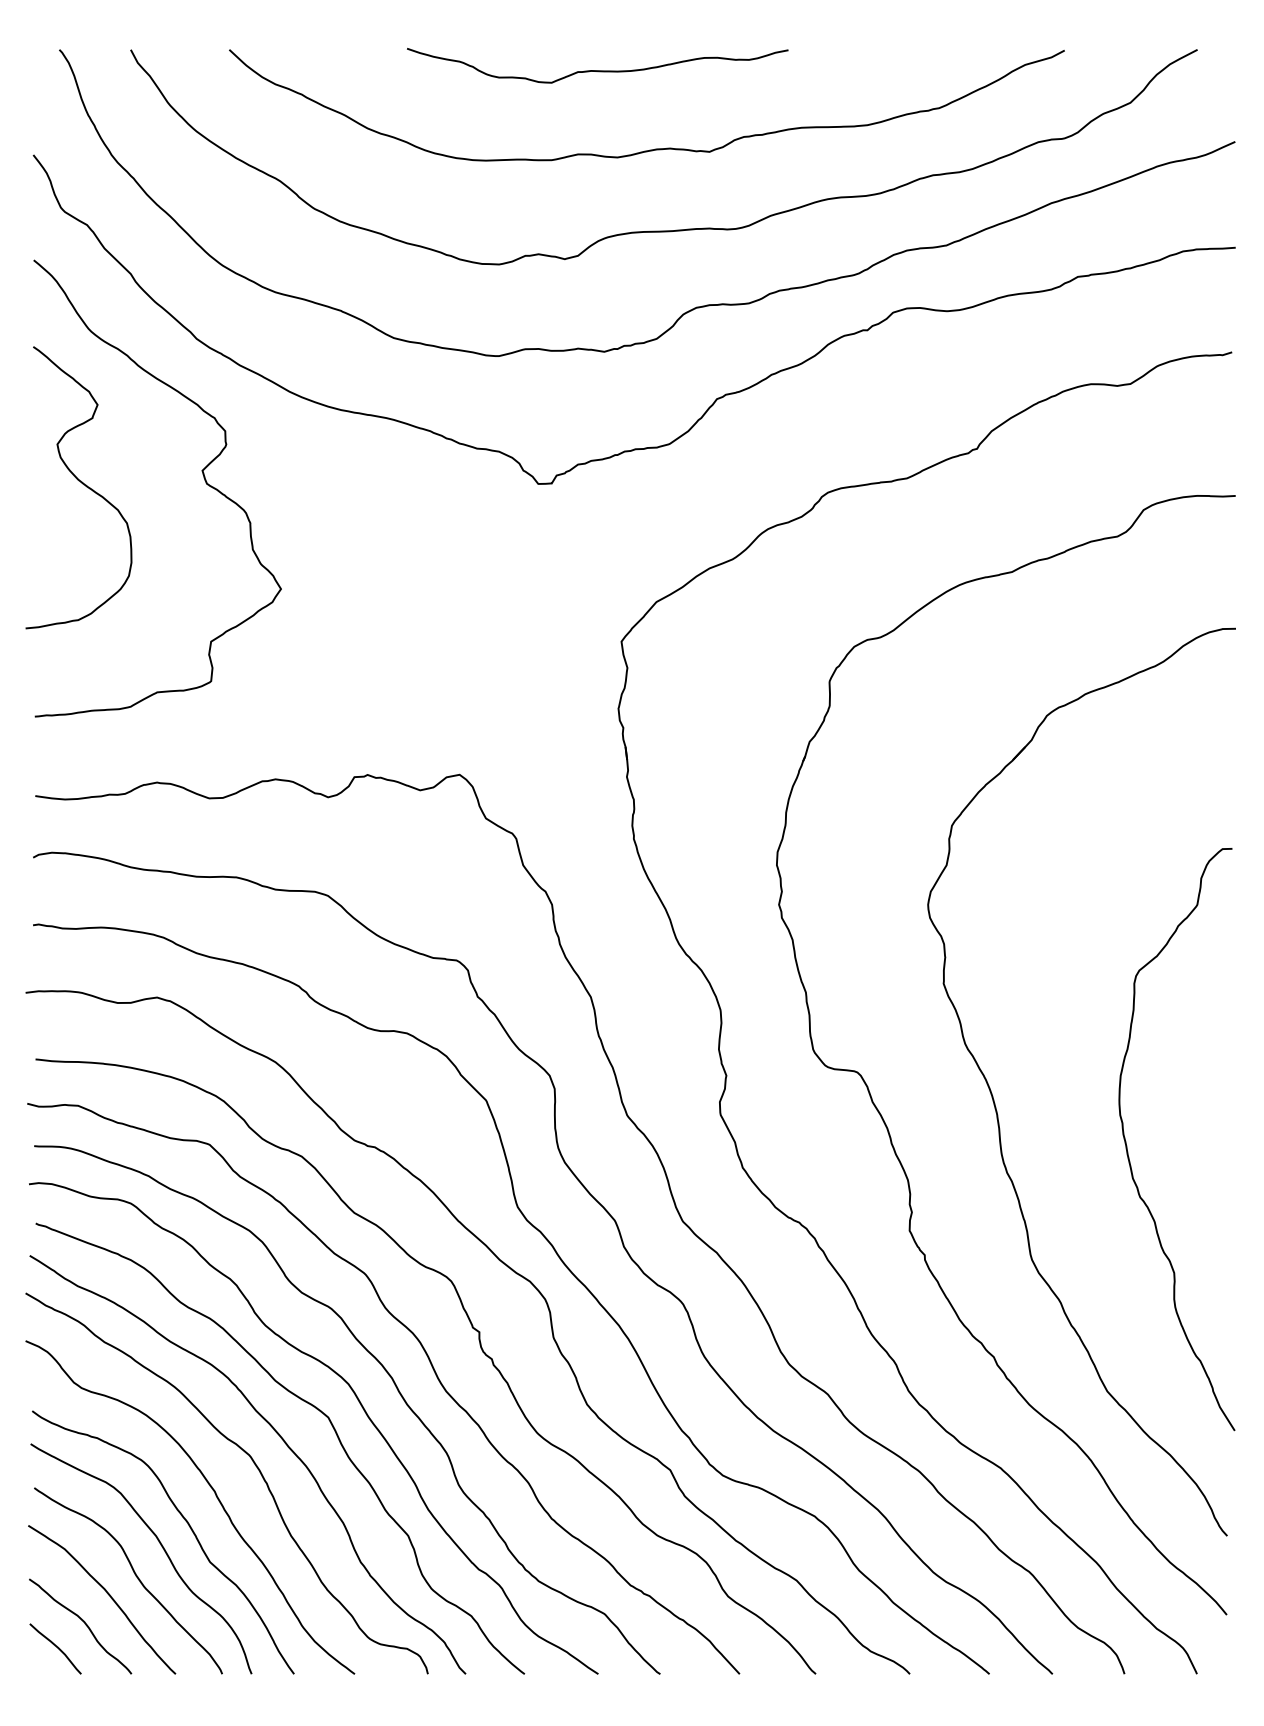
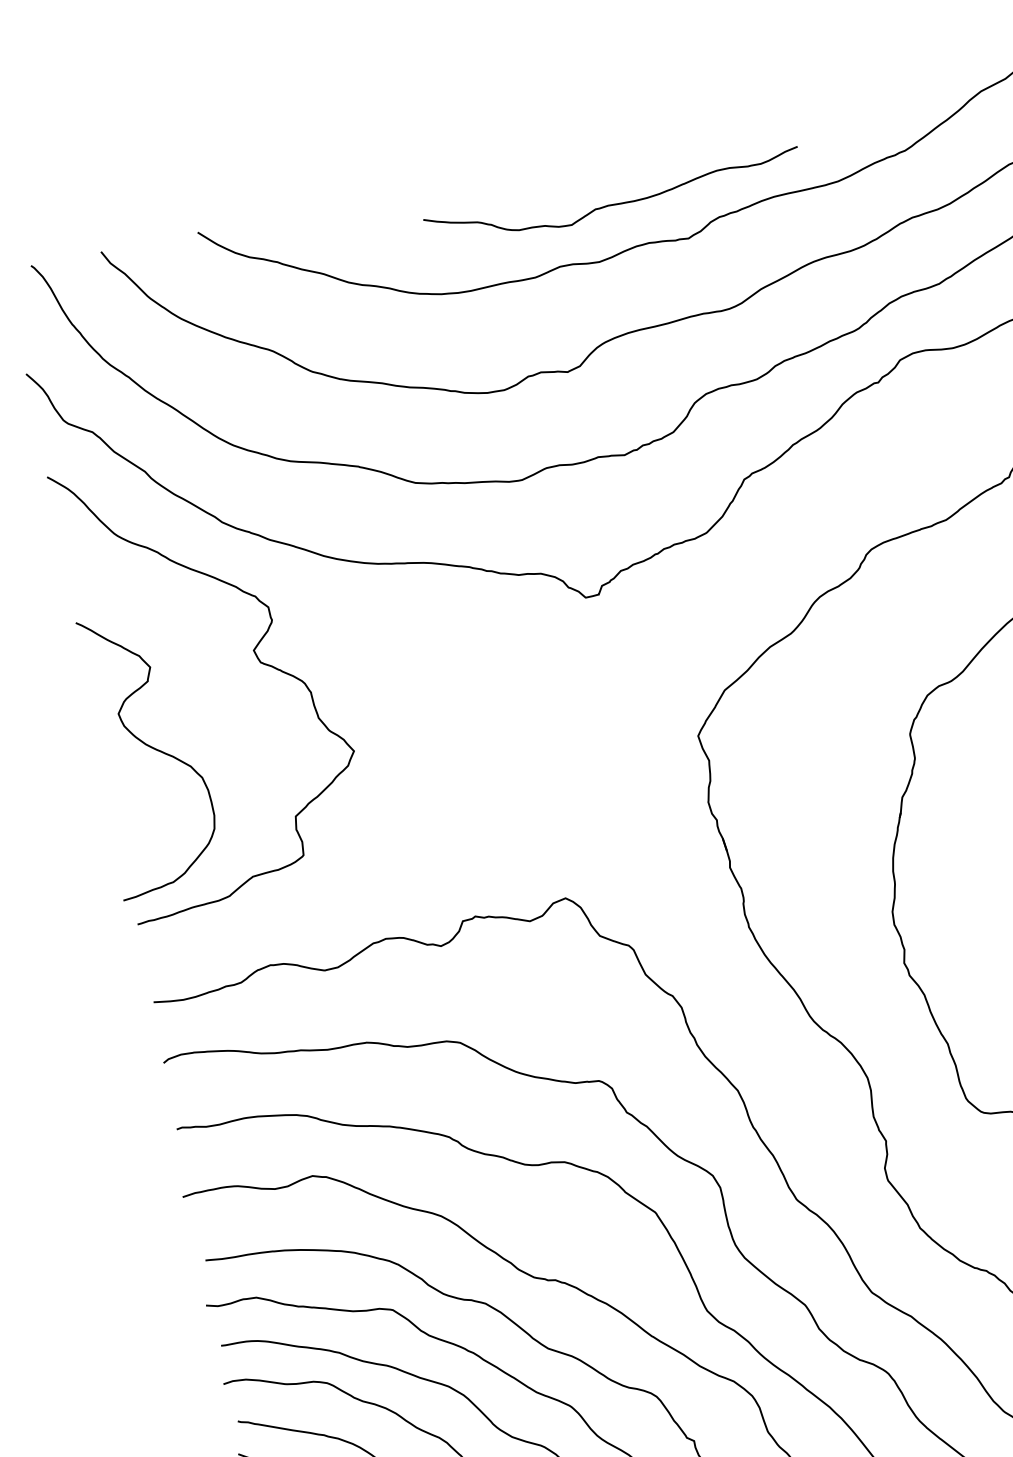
curve: (597, 70) -> (614, 203), moved
curve: (81, 483) -> (149, 747), moved

